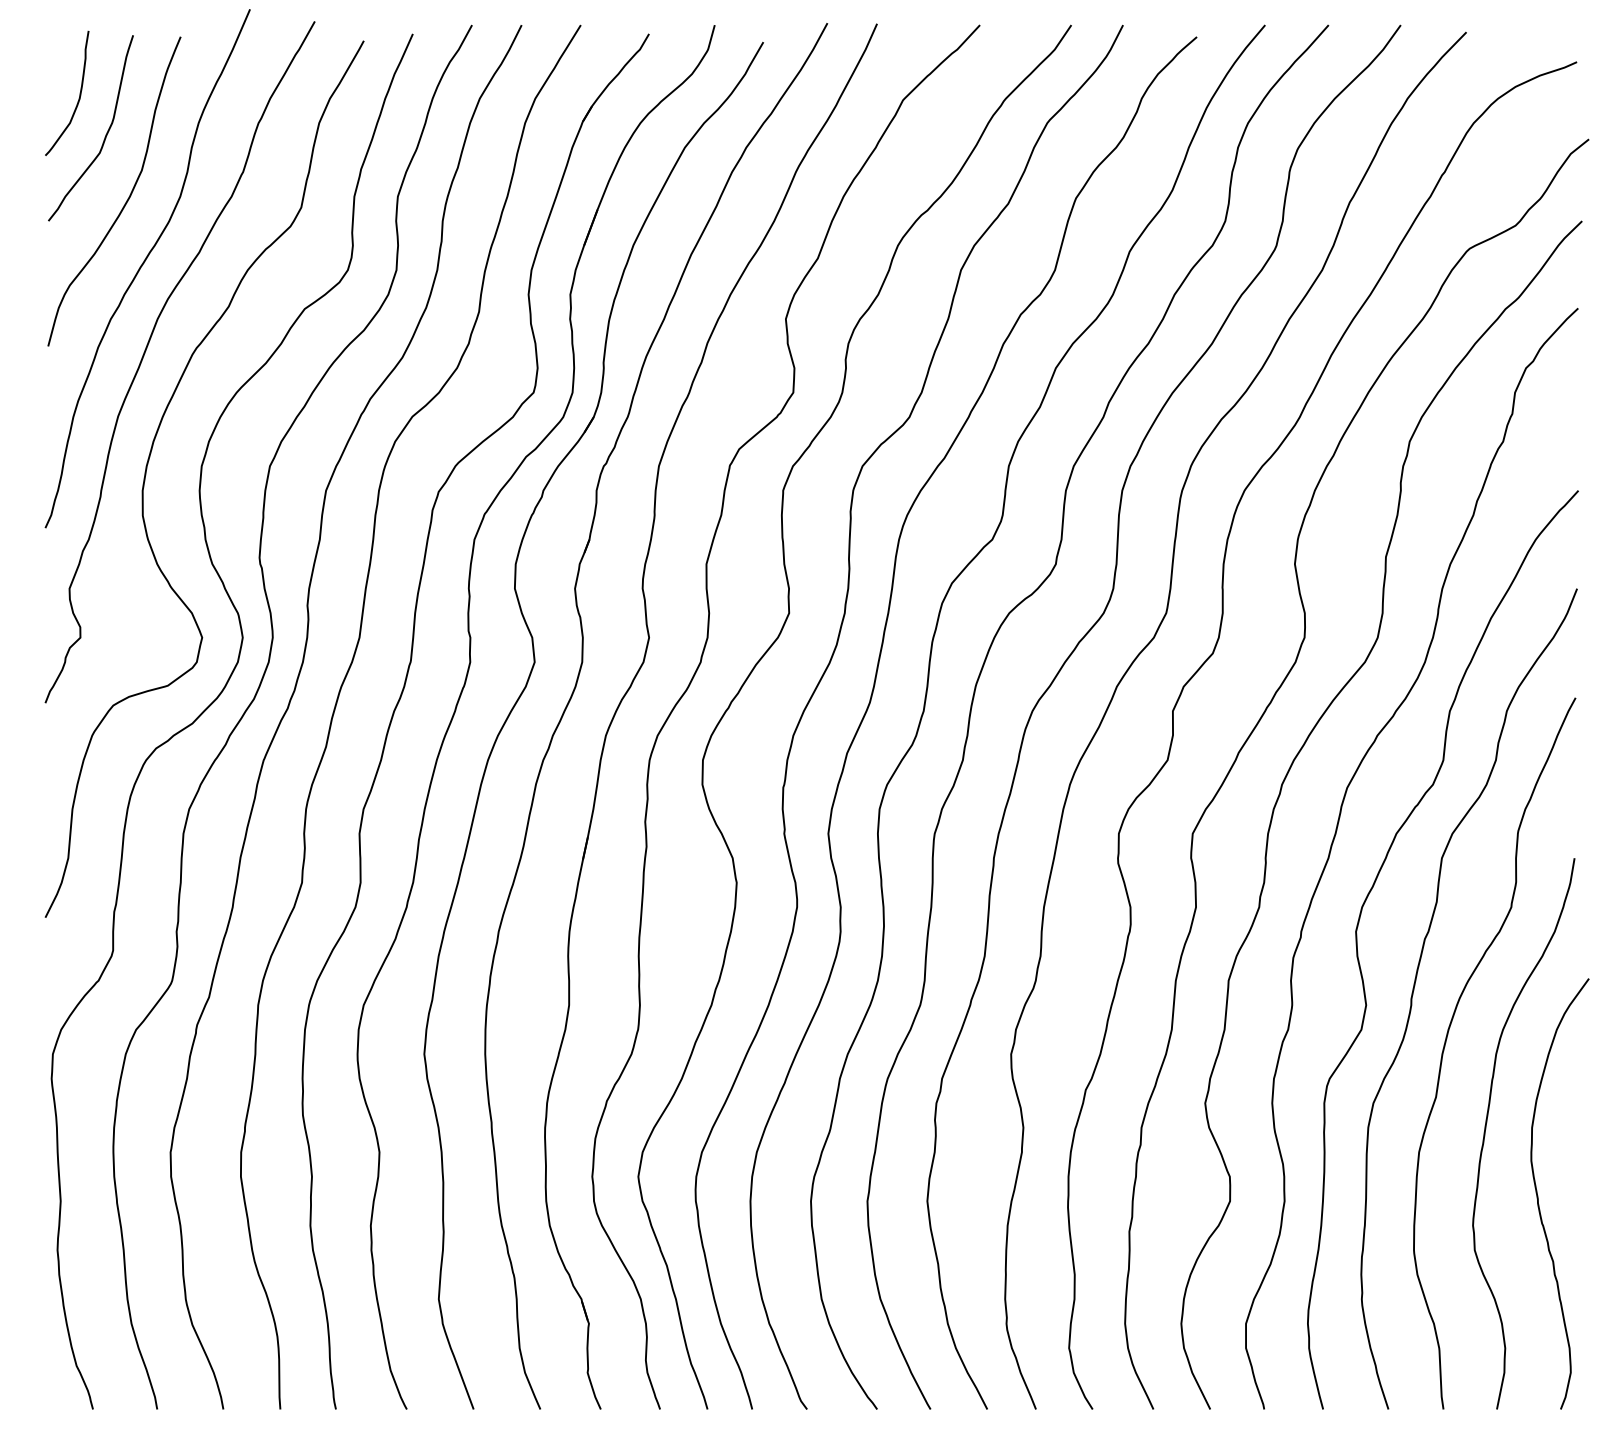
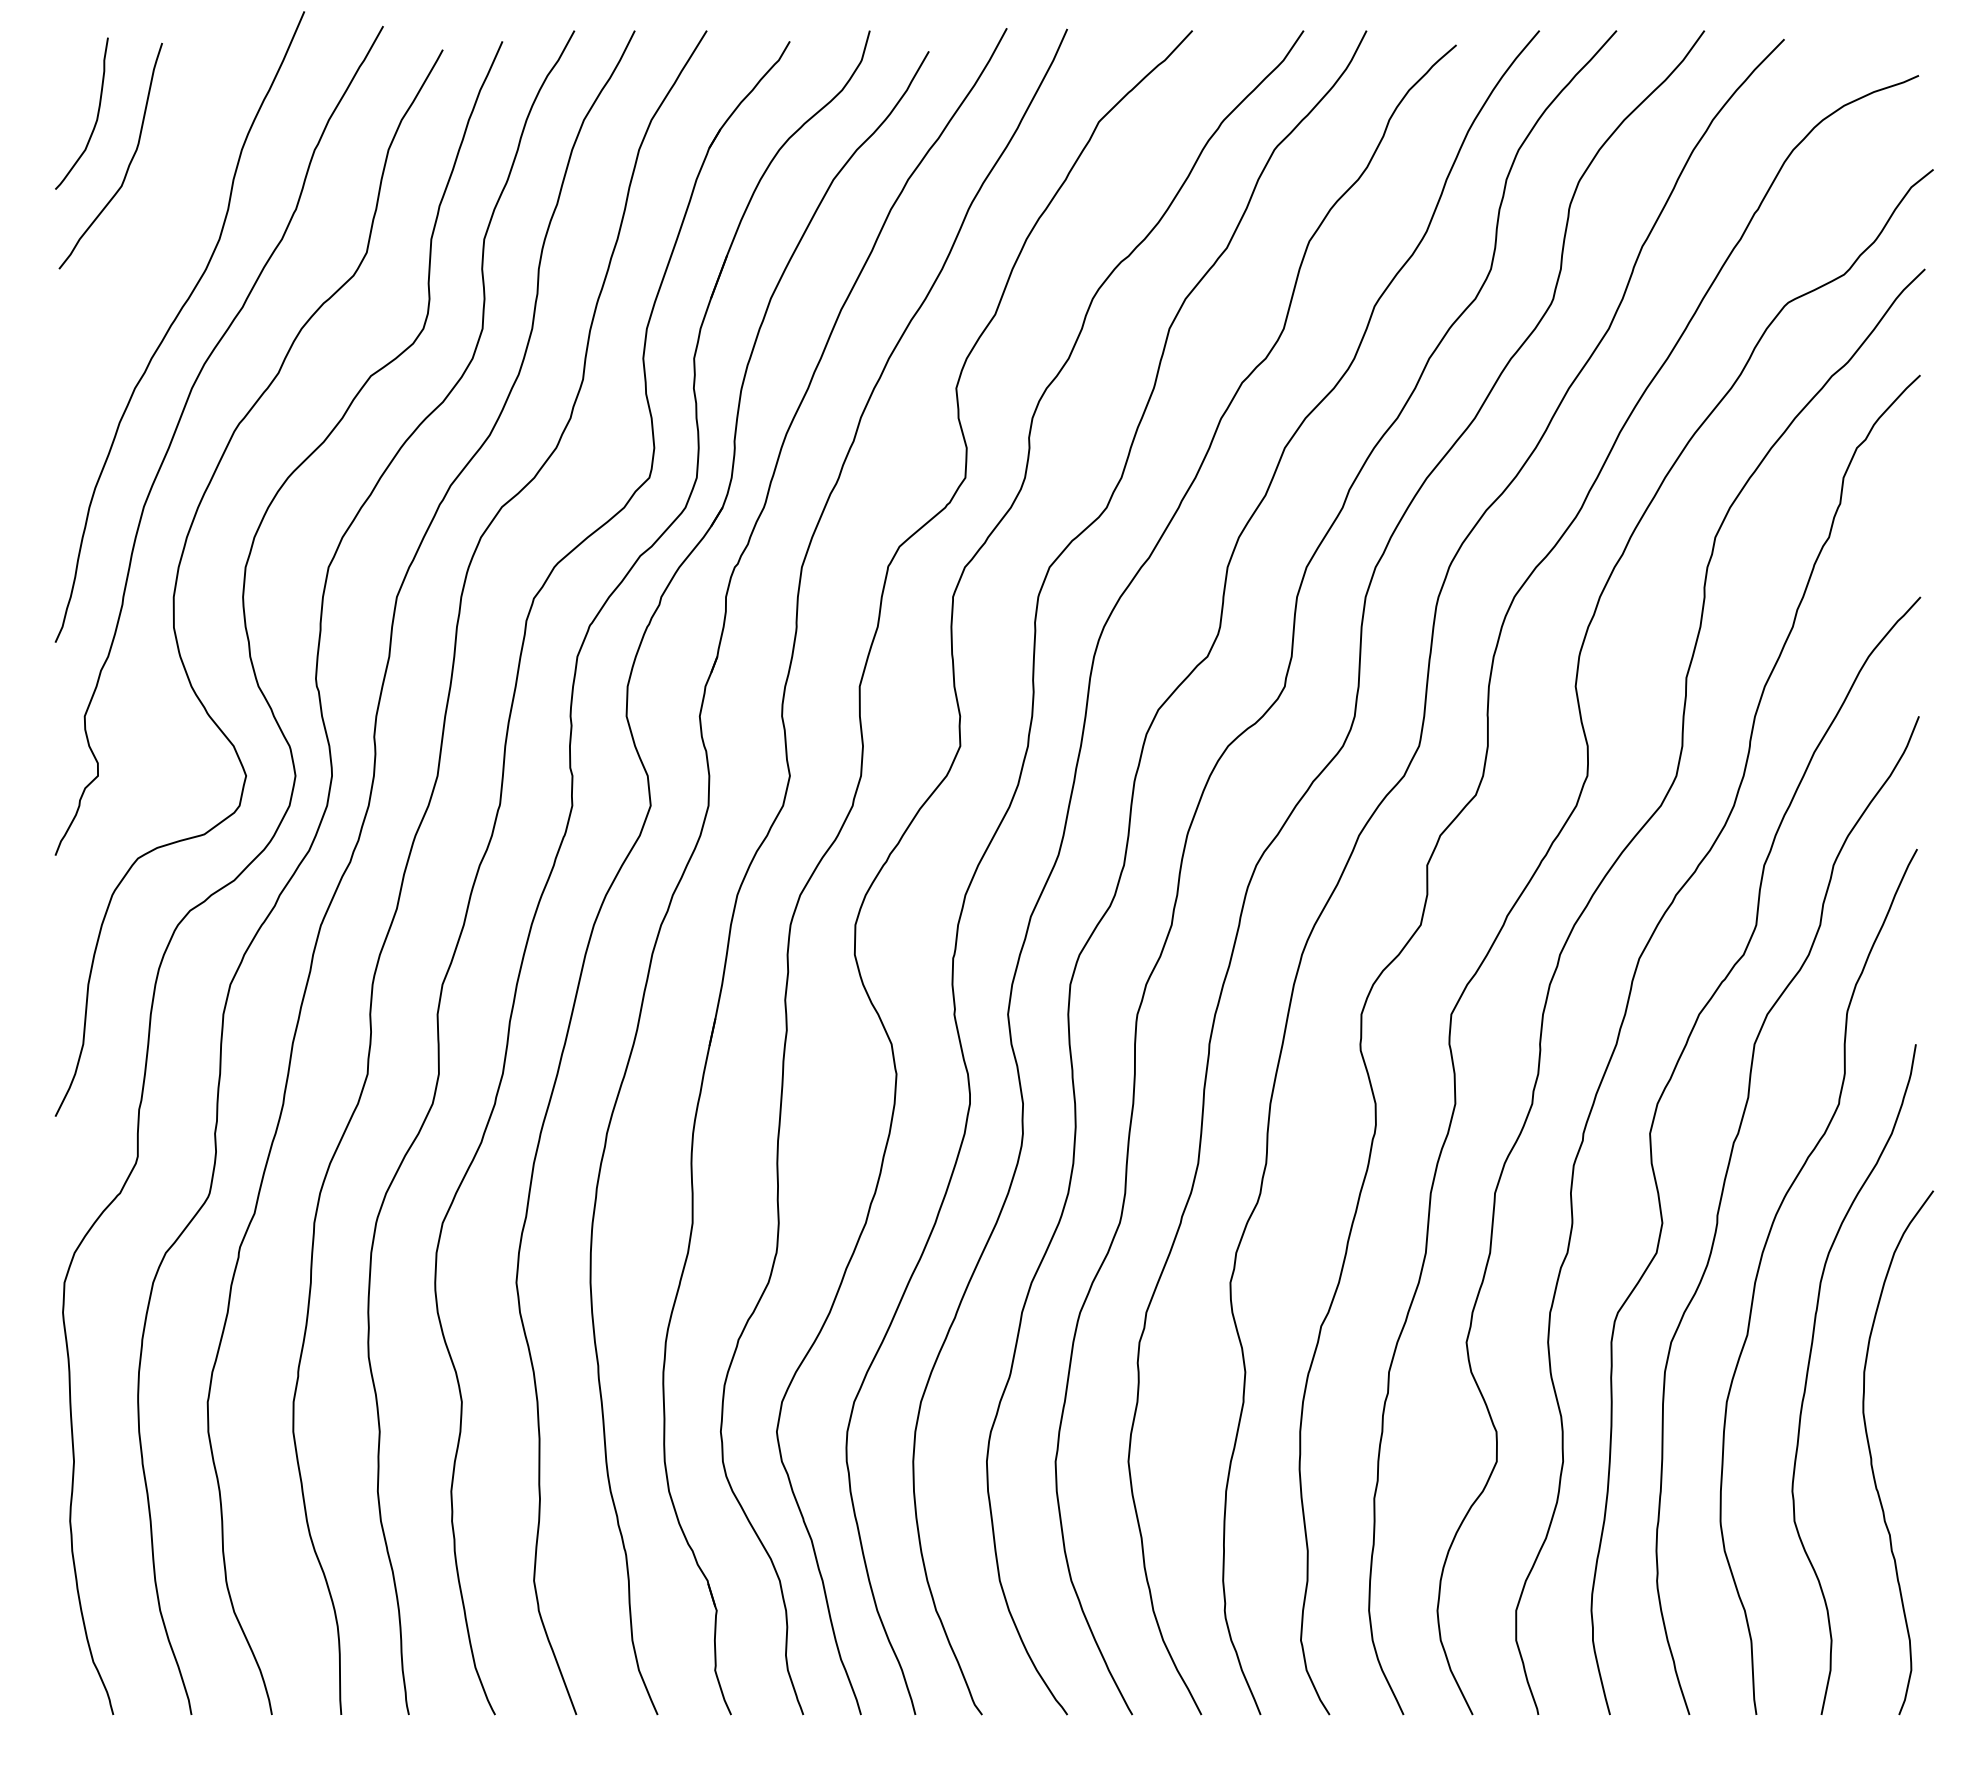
curve: (127, 198) -> (155, 241), removed

